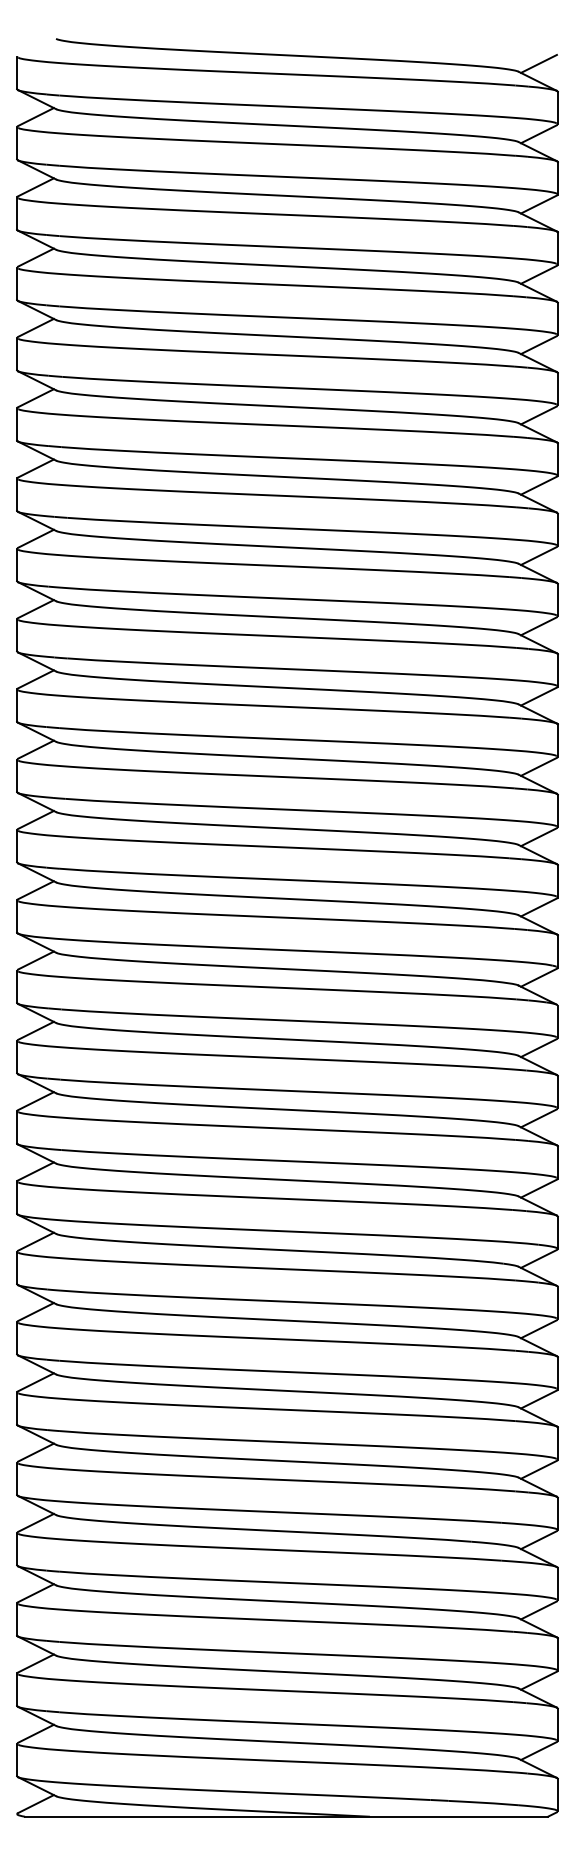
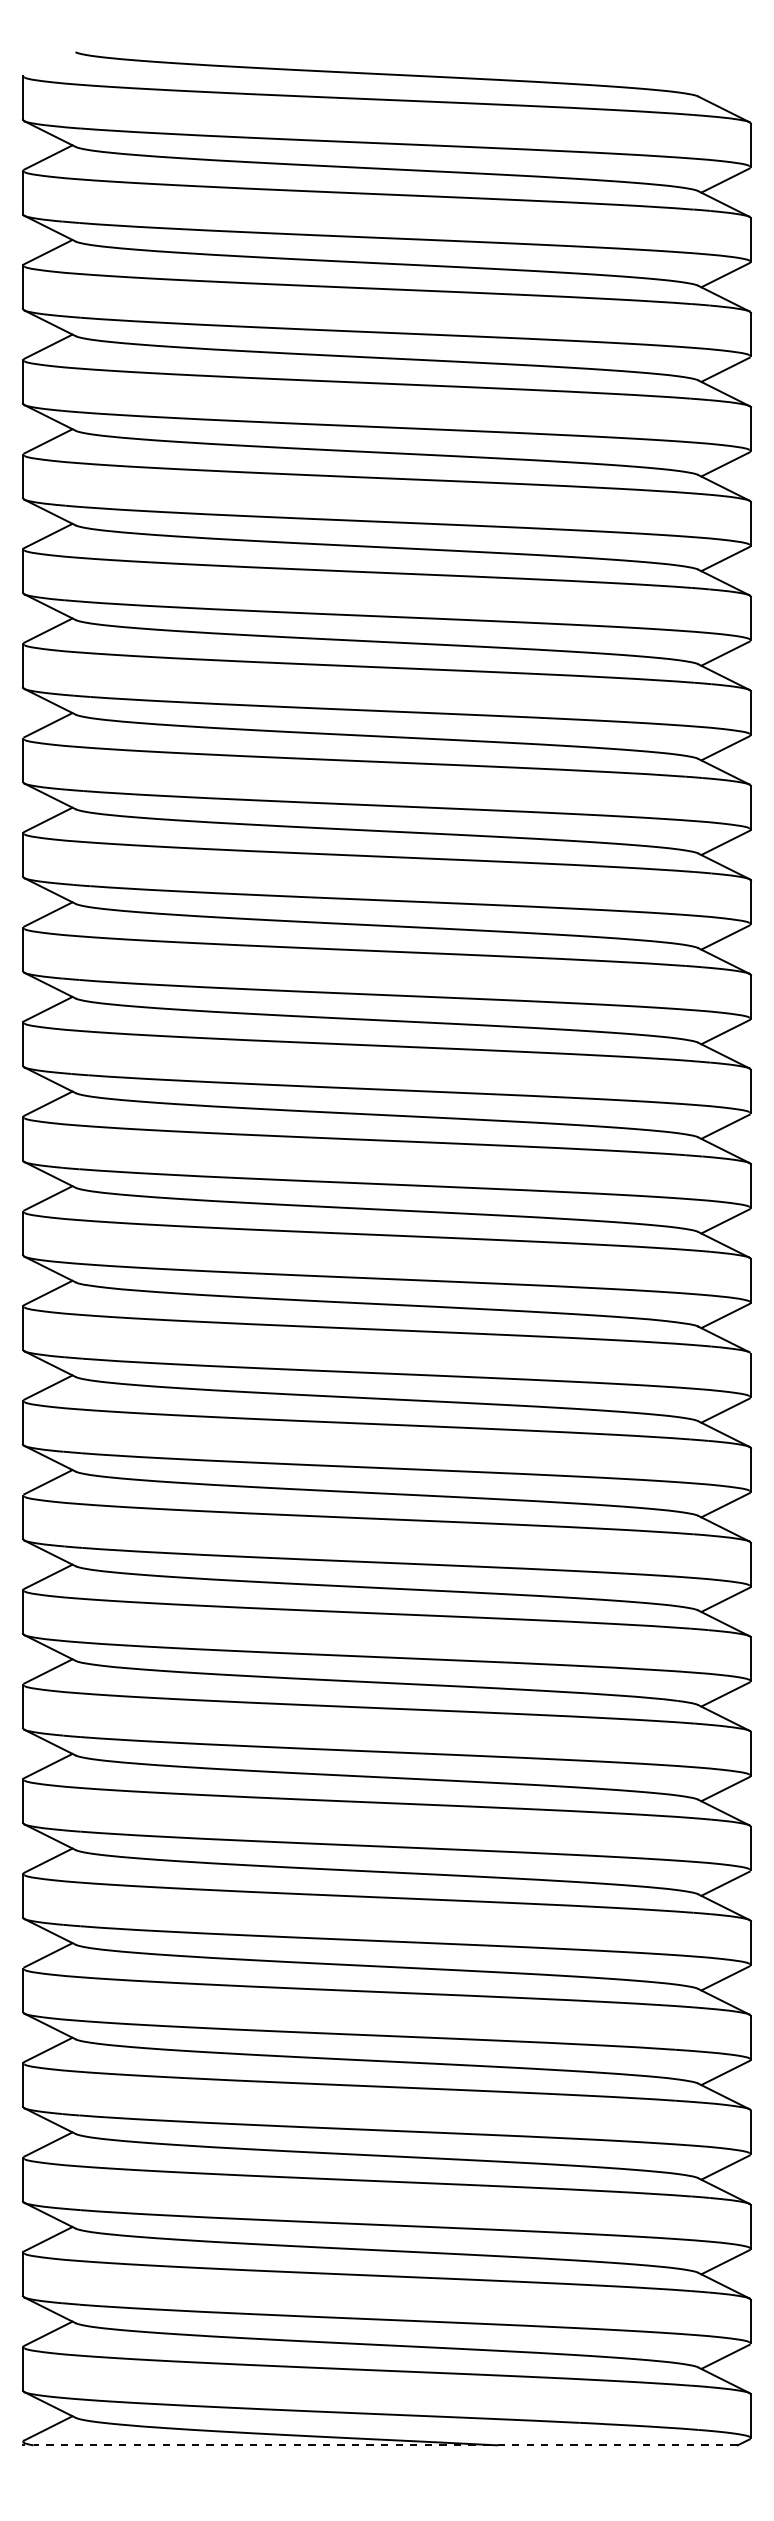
line: (538, 63) -> (725, 85), removed
line: (286, 1816) -> (385, 2445), solid -> dashed

